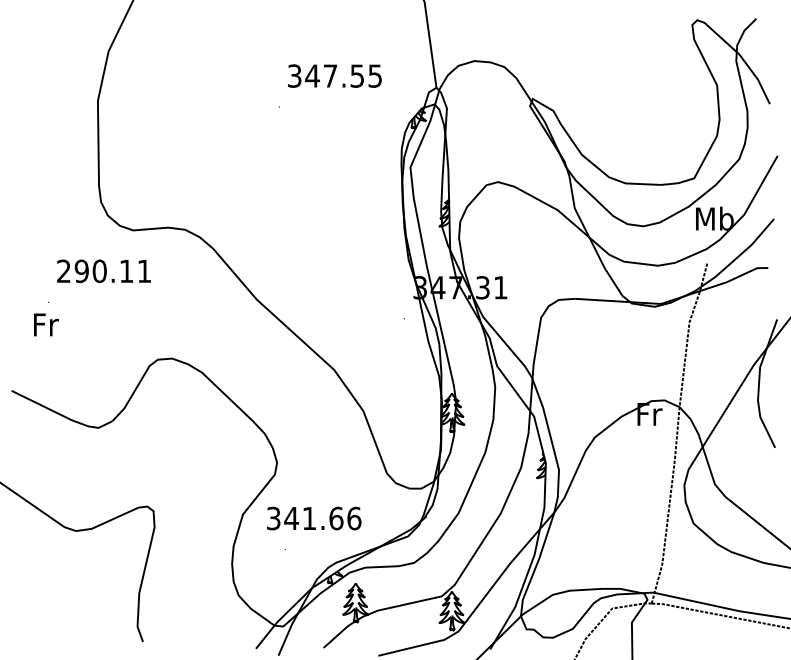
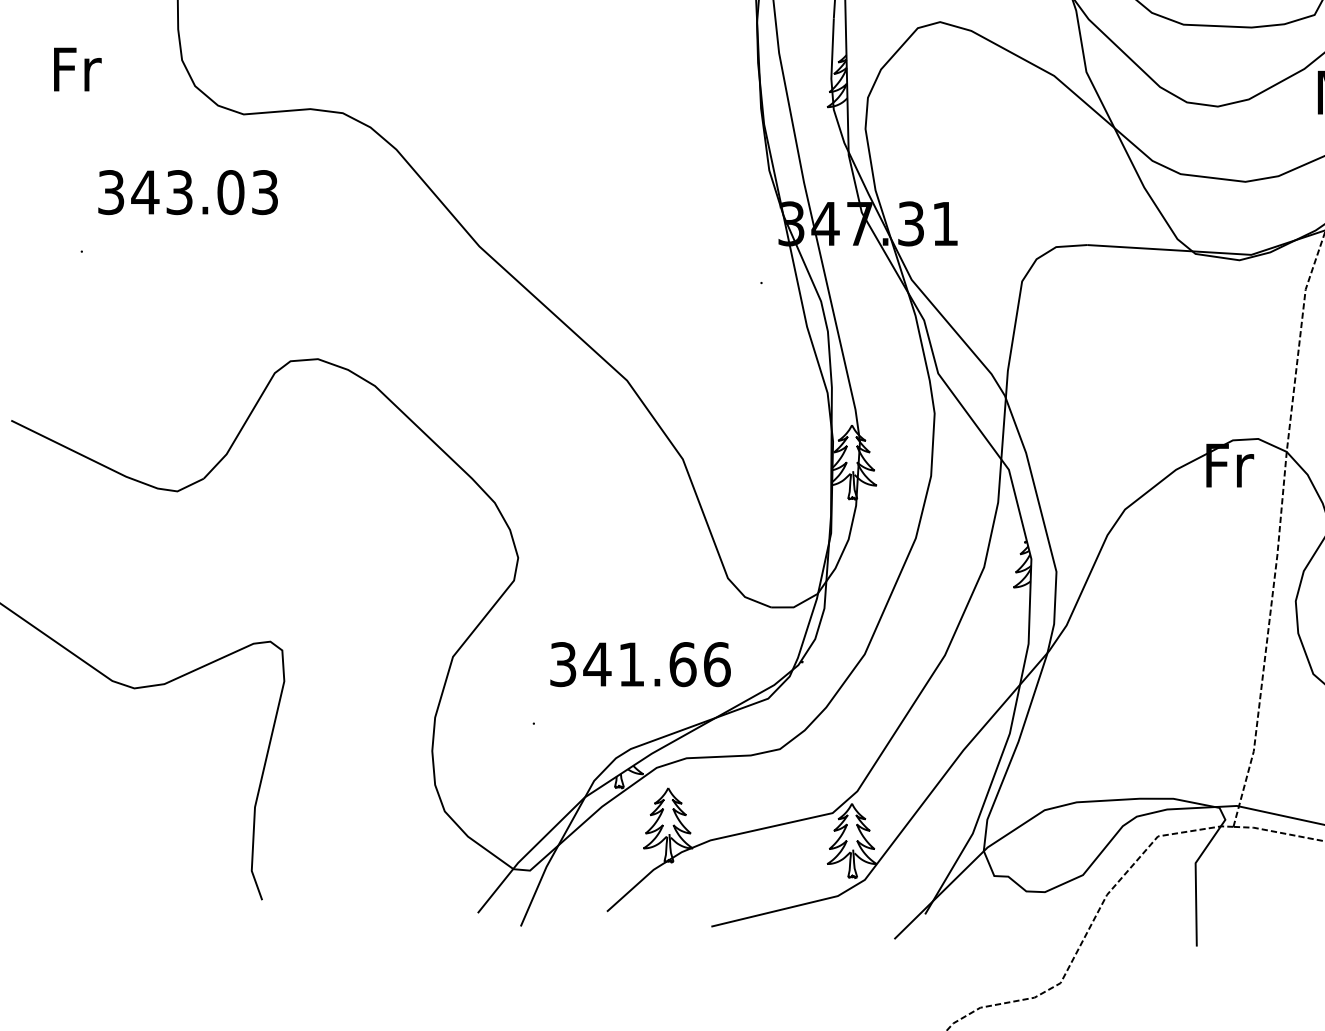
text: (104, 271) -> (188, 192), 290.11 -> 343.03
text: (46, 324) -> (77, 68), moved
text: (314, 518) -> (641, 664), moved

